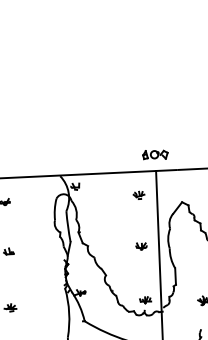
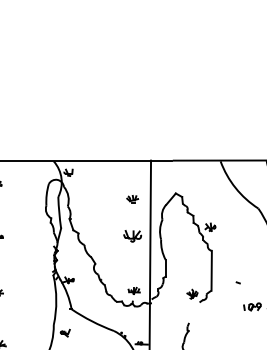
part: (154, 154) -> (150, 143), removed
part: (138, 195) -> (132, 199), moved
part: (141, 246) -> (132, 236), size x1.6

